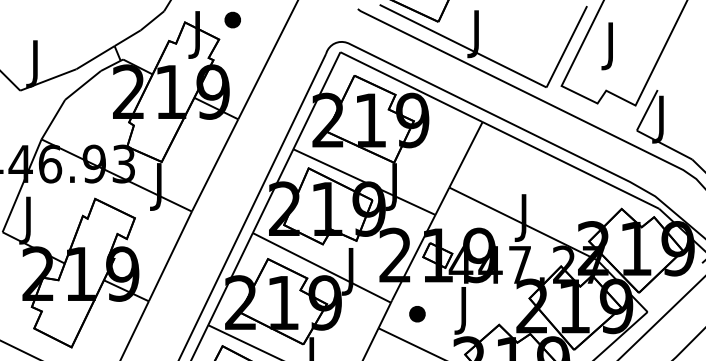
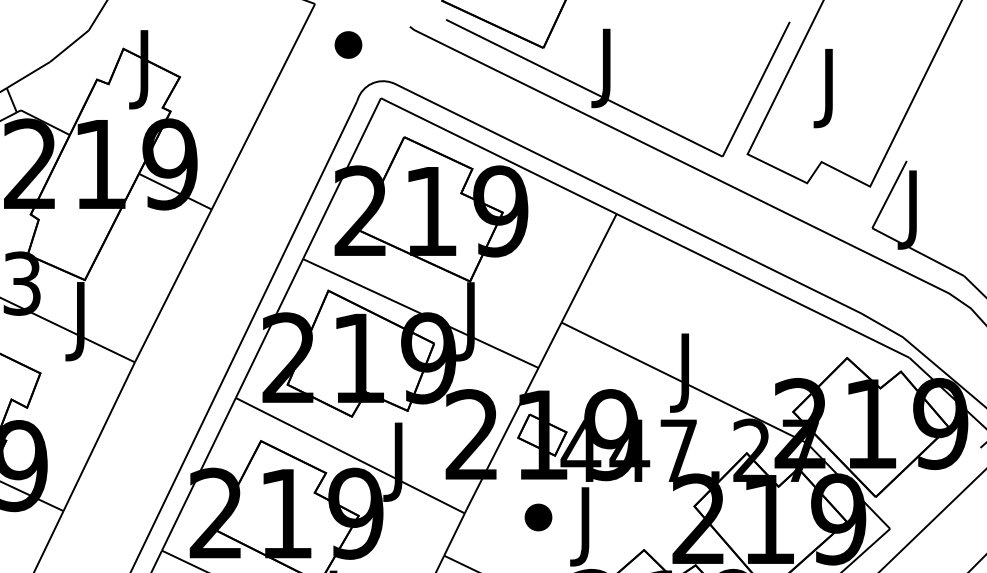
part: (232, 19) -> (347, 44), moved
part: (417, 314) -> (538, 518), moved

